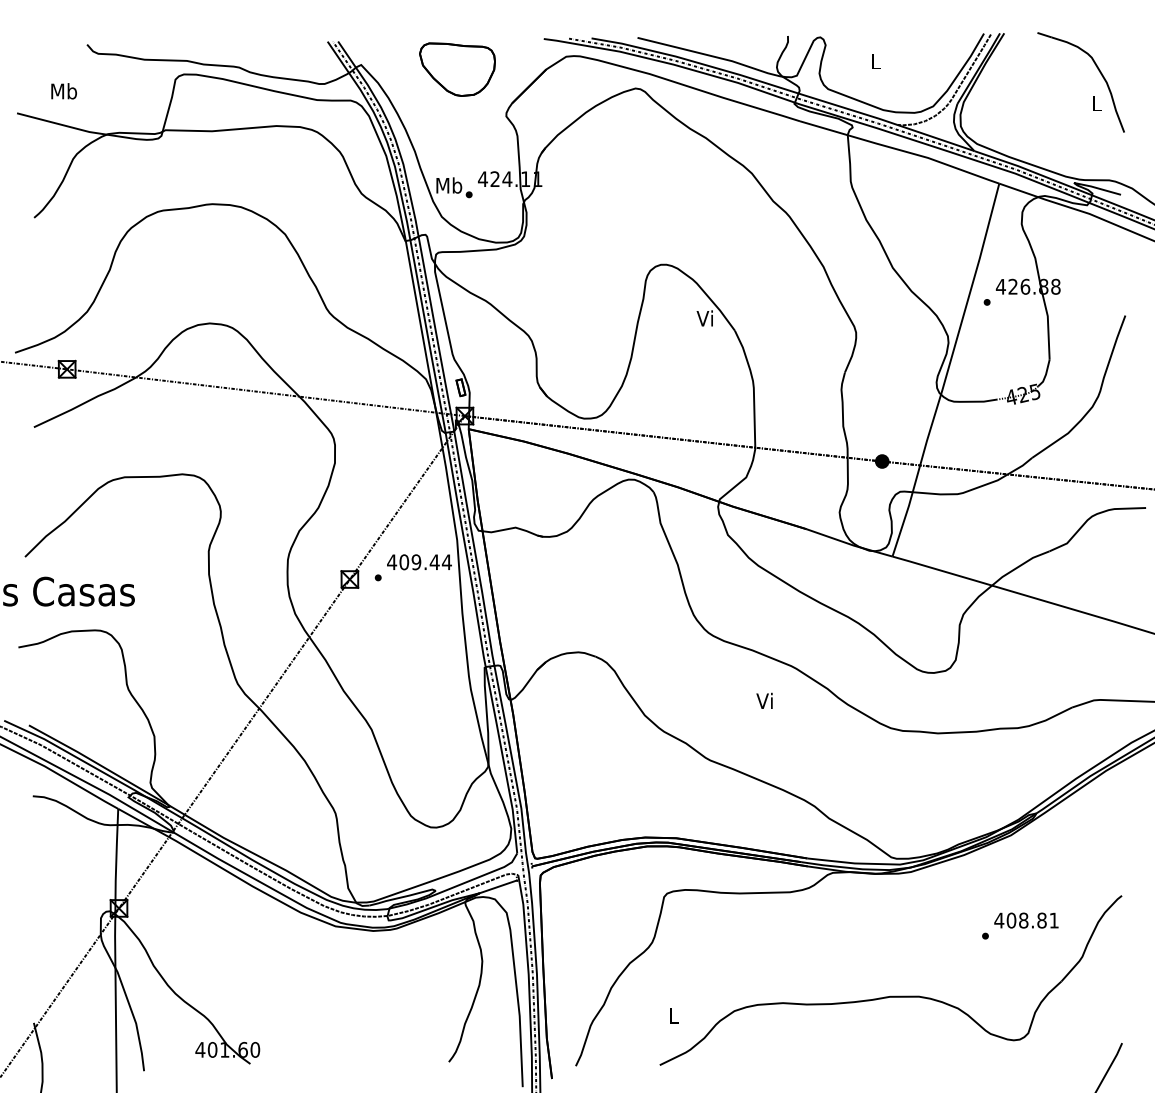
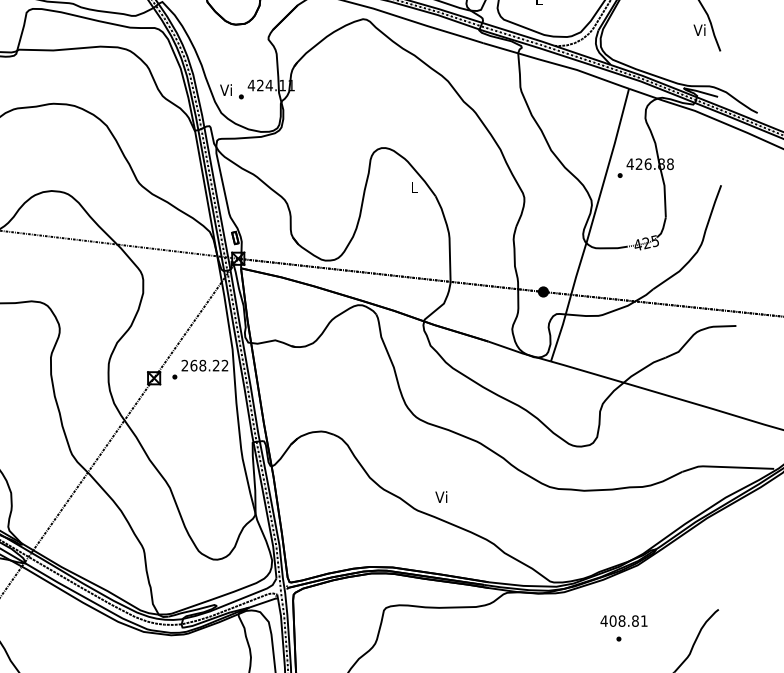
text: (1095, 103) -> (699, 30), L -> Vi
text: (449, 185) -> (226, 90), Mb -> Vi
text: (704, 318) -> (413, 187), Vi -> L
text: (419, 562) -> (205, 365), 409.44 -> 268.22
text: (764, 700) -> (441, 496), moved
text: (1026, 920) -> (624, 621), moved

